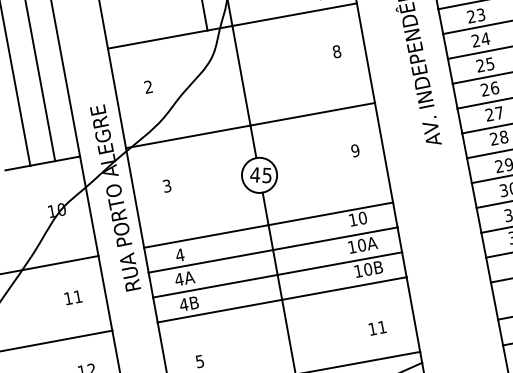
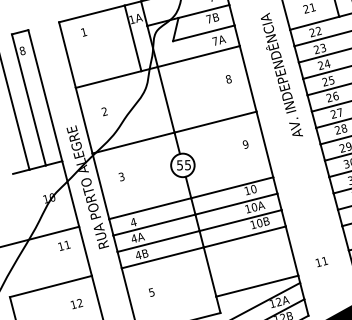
text: (254, 175) -> (179, 165), 45 -> 55
text: (73, 297) -> (64, 245), moved
text: (377, 329) -> (321, 262), moved

